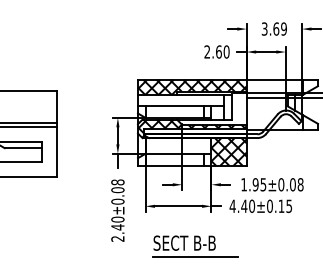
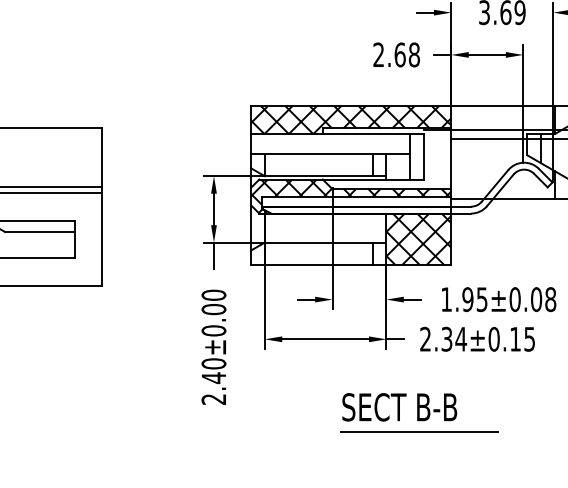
text: (226, 51) -> (414, 53), 2.60 -> 2.68
text: (117, 182) -> (213, 295), 2.40±0.08 -> 2.40±0.00
text: (242, 206) -> (443, 339), 4.40±0.15 -> 2.34±0.15
part: (195, 246) -> (419, 413), moved

